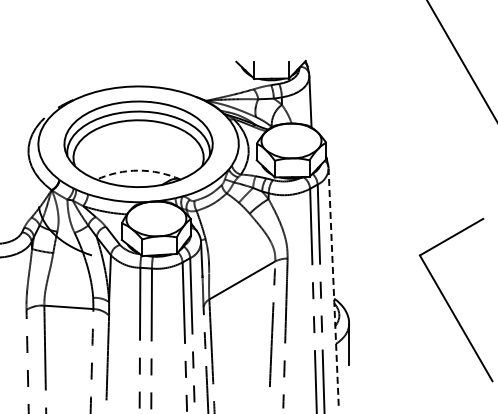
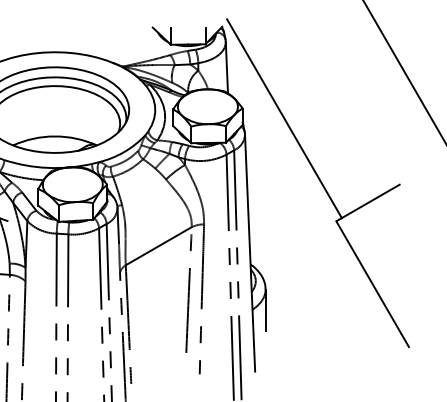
line: (367, 152) -> (283, 118), added
arc: (138, 170) -> (54, 136), dashed -> solid
line: (333, 287) -> (249, 253), dashed -> solid

